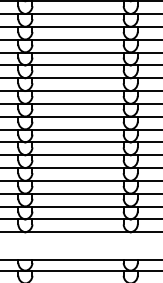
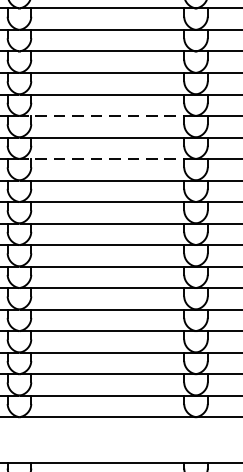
line: (78, 52) -> (108, 115), solid -> dashed
line: (78, 78) -> (108, 159), solid -> dashed

